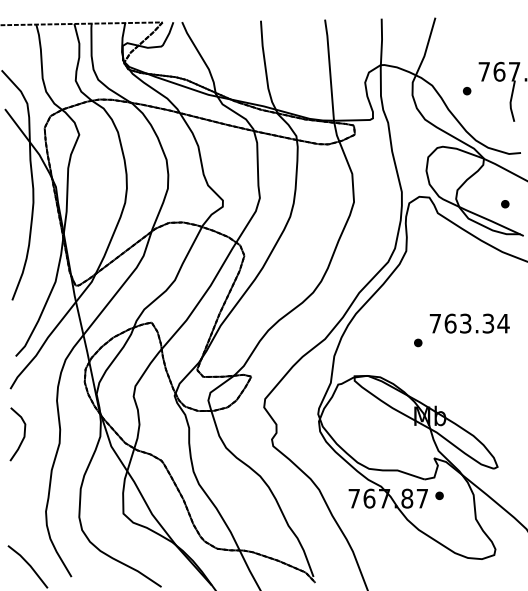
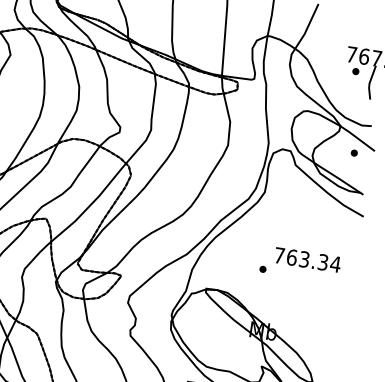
part: (467, 91) -> (356, 71), moved
part: (505, 204) -> (354, 153), moved

